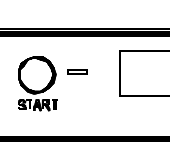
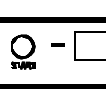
part: (76, 71) -> (57, 44), moved

